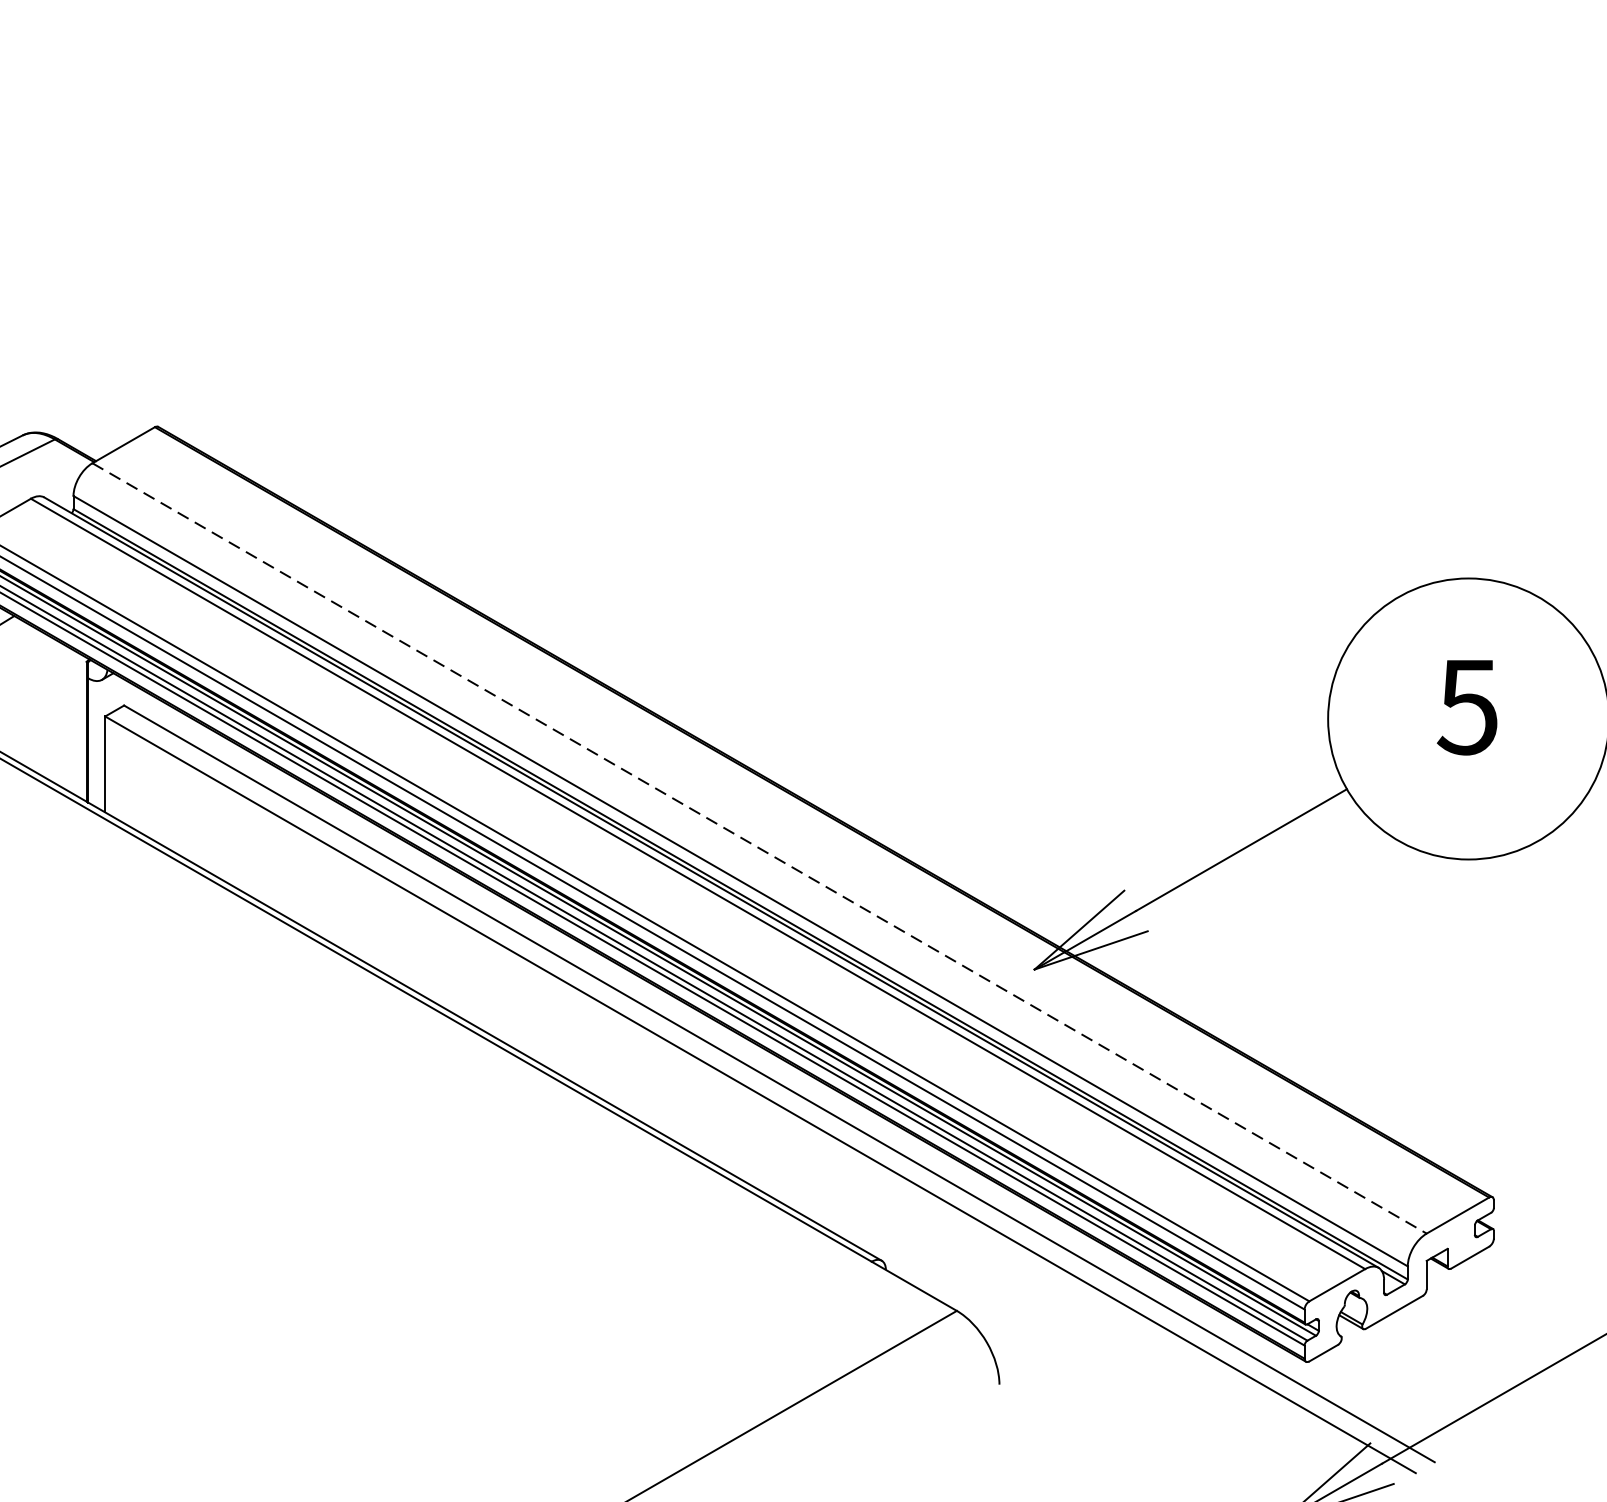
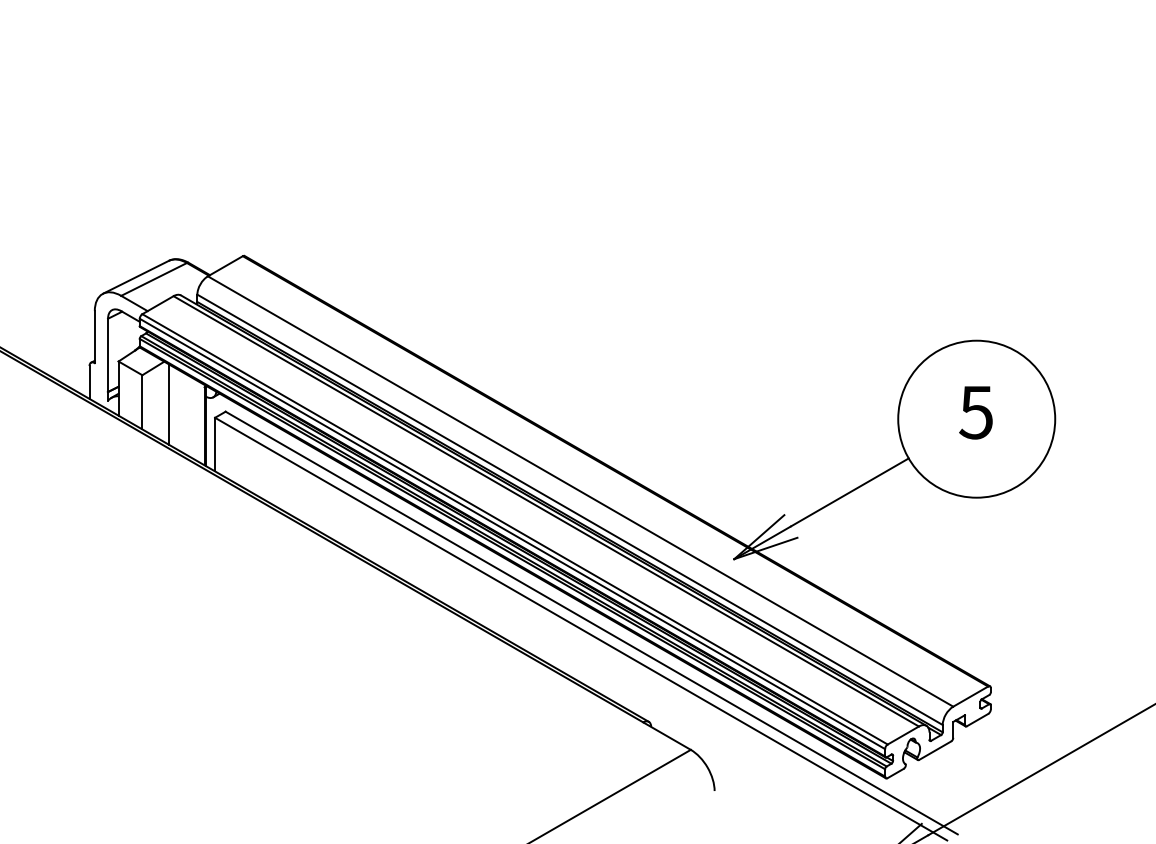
line: (21, 692) -> (168, 404), added
line: (761, 848) -> (581, 491), dashed -> solid

